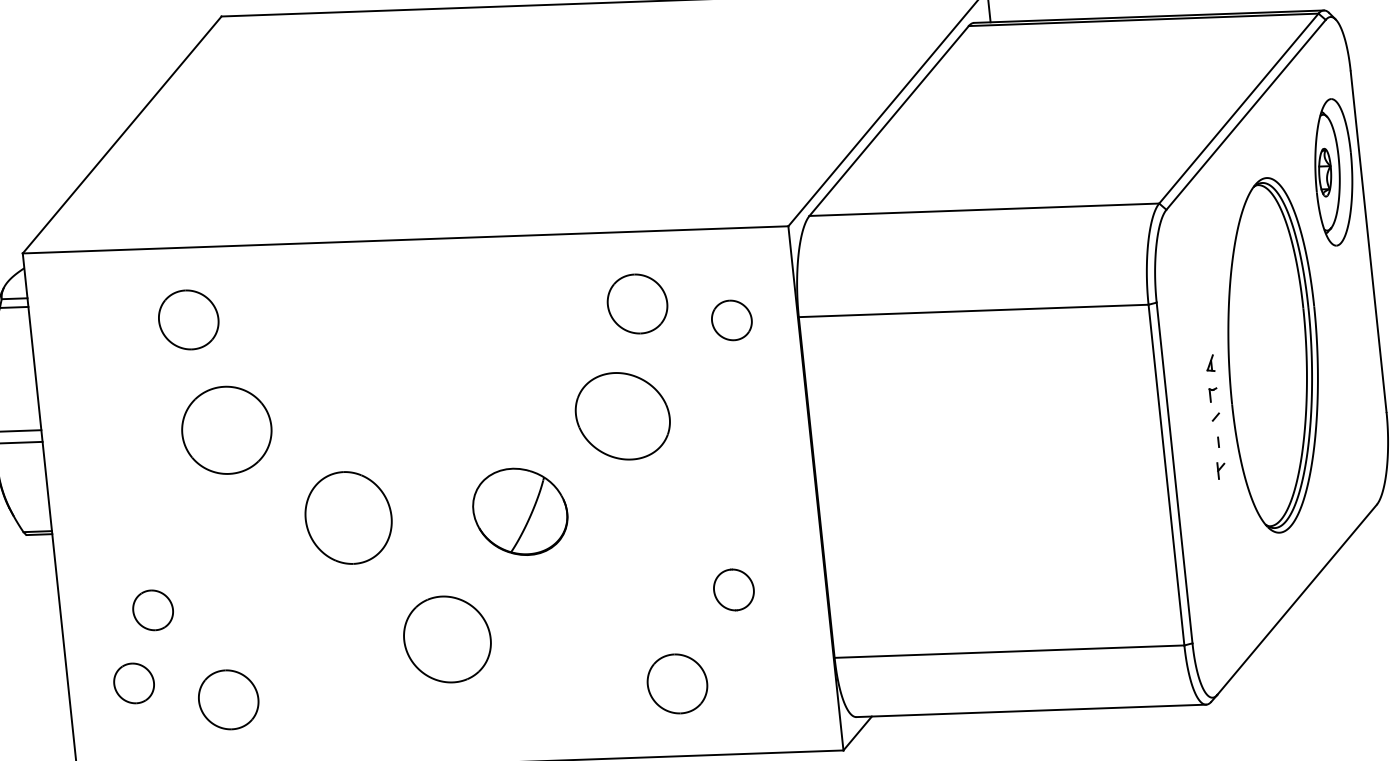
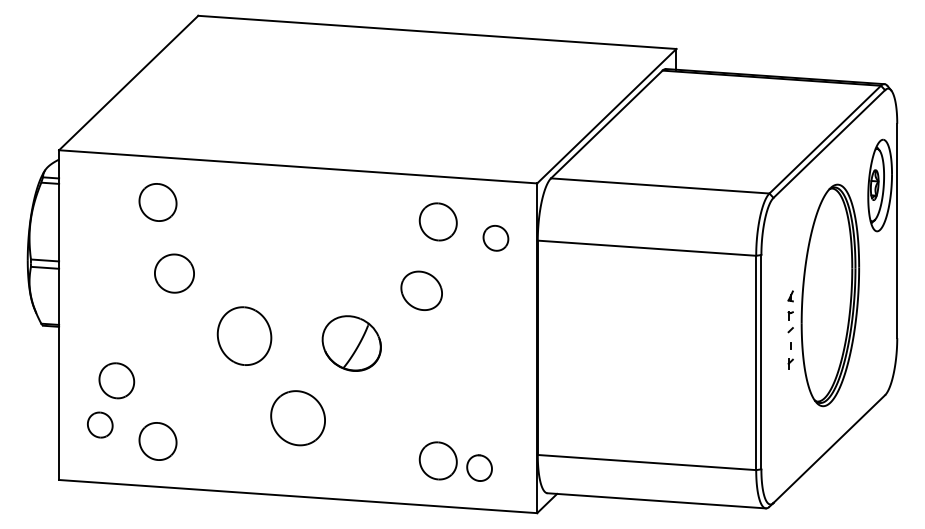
part: (622, 415) -> (421, 290), size x0.7
part: (226, 430) -> (174, 273), size x0.7
part: (733, 588) -> (479, 467), moved
part: (152, 609) -> (116, 380), size x1.4

